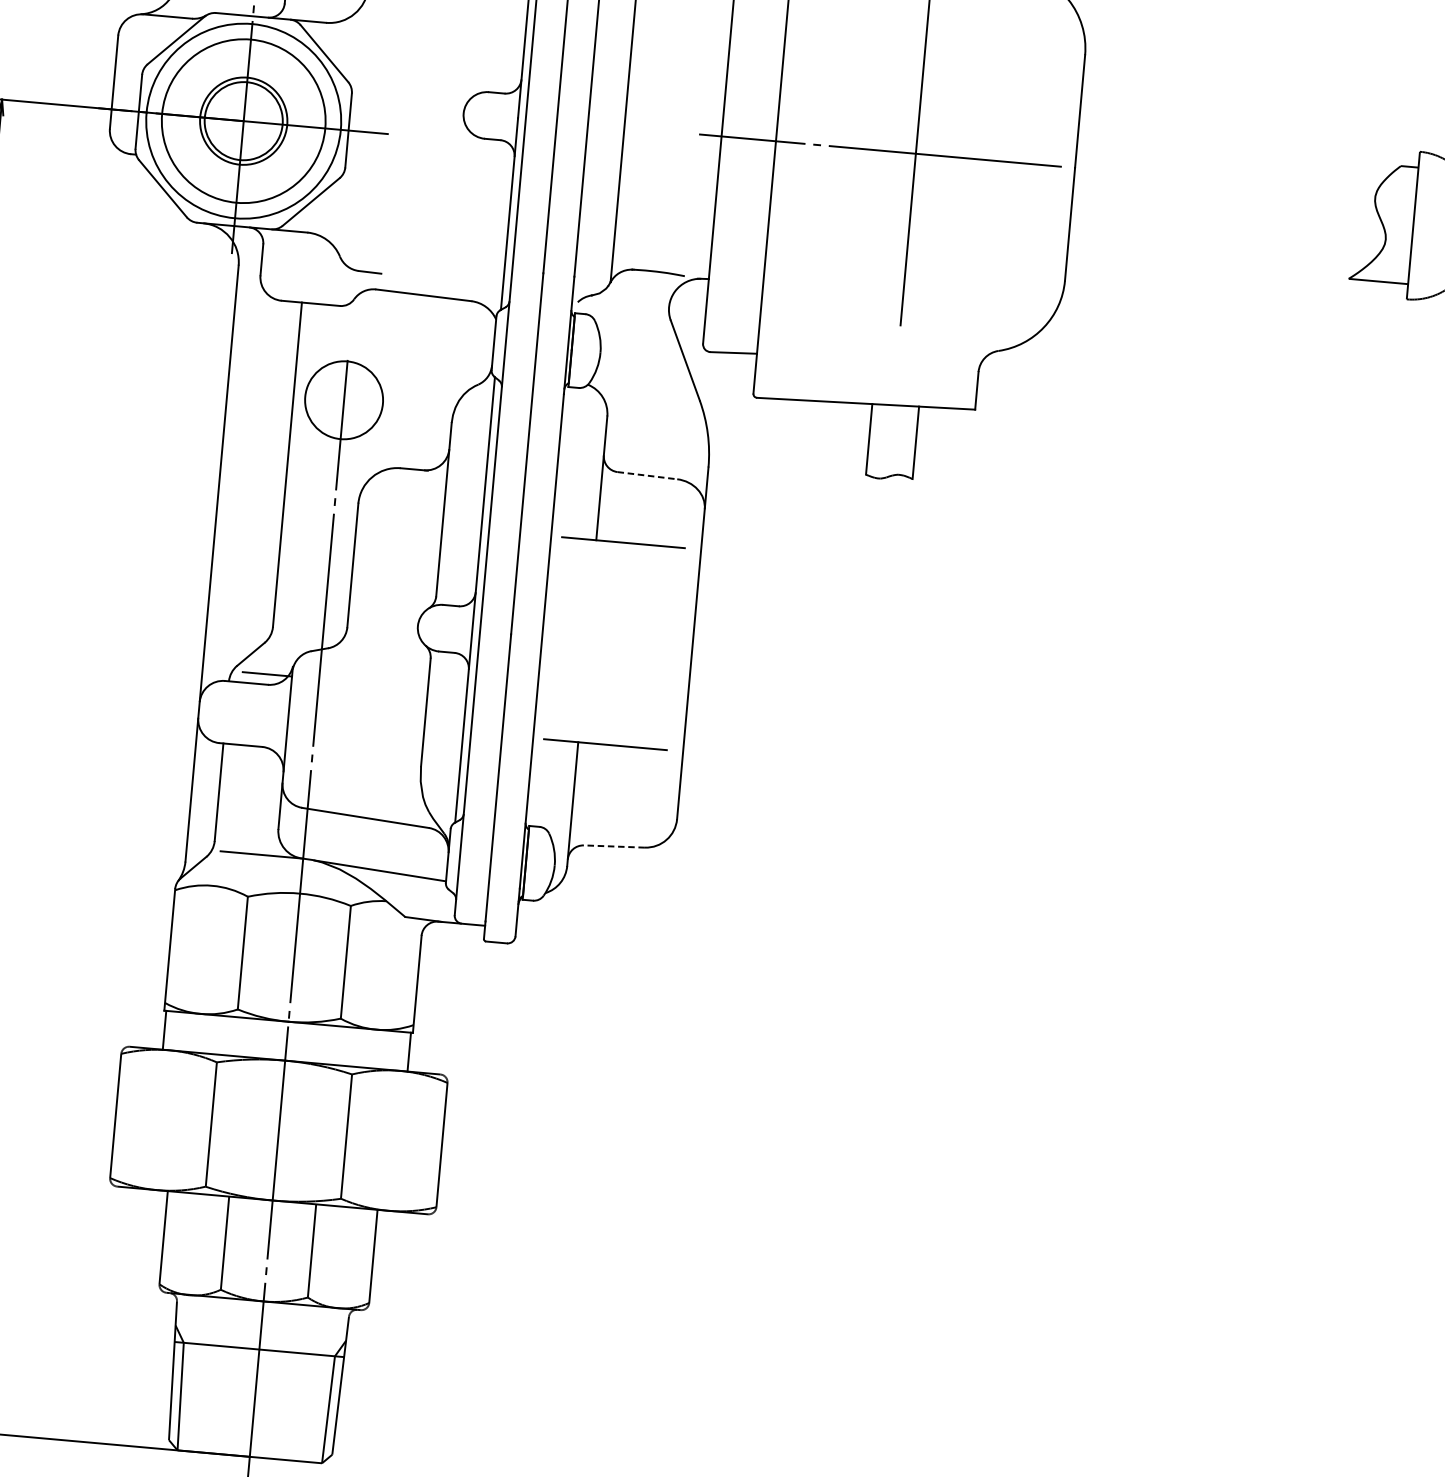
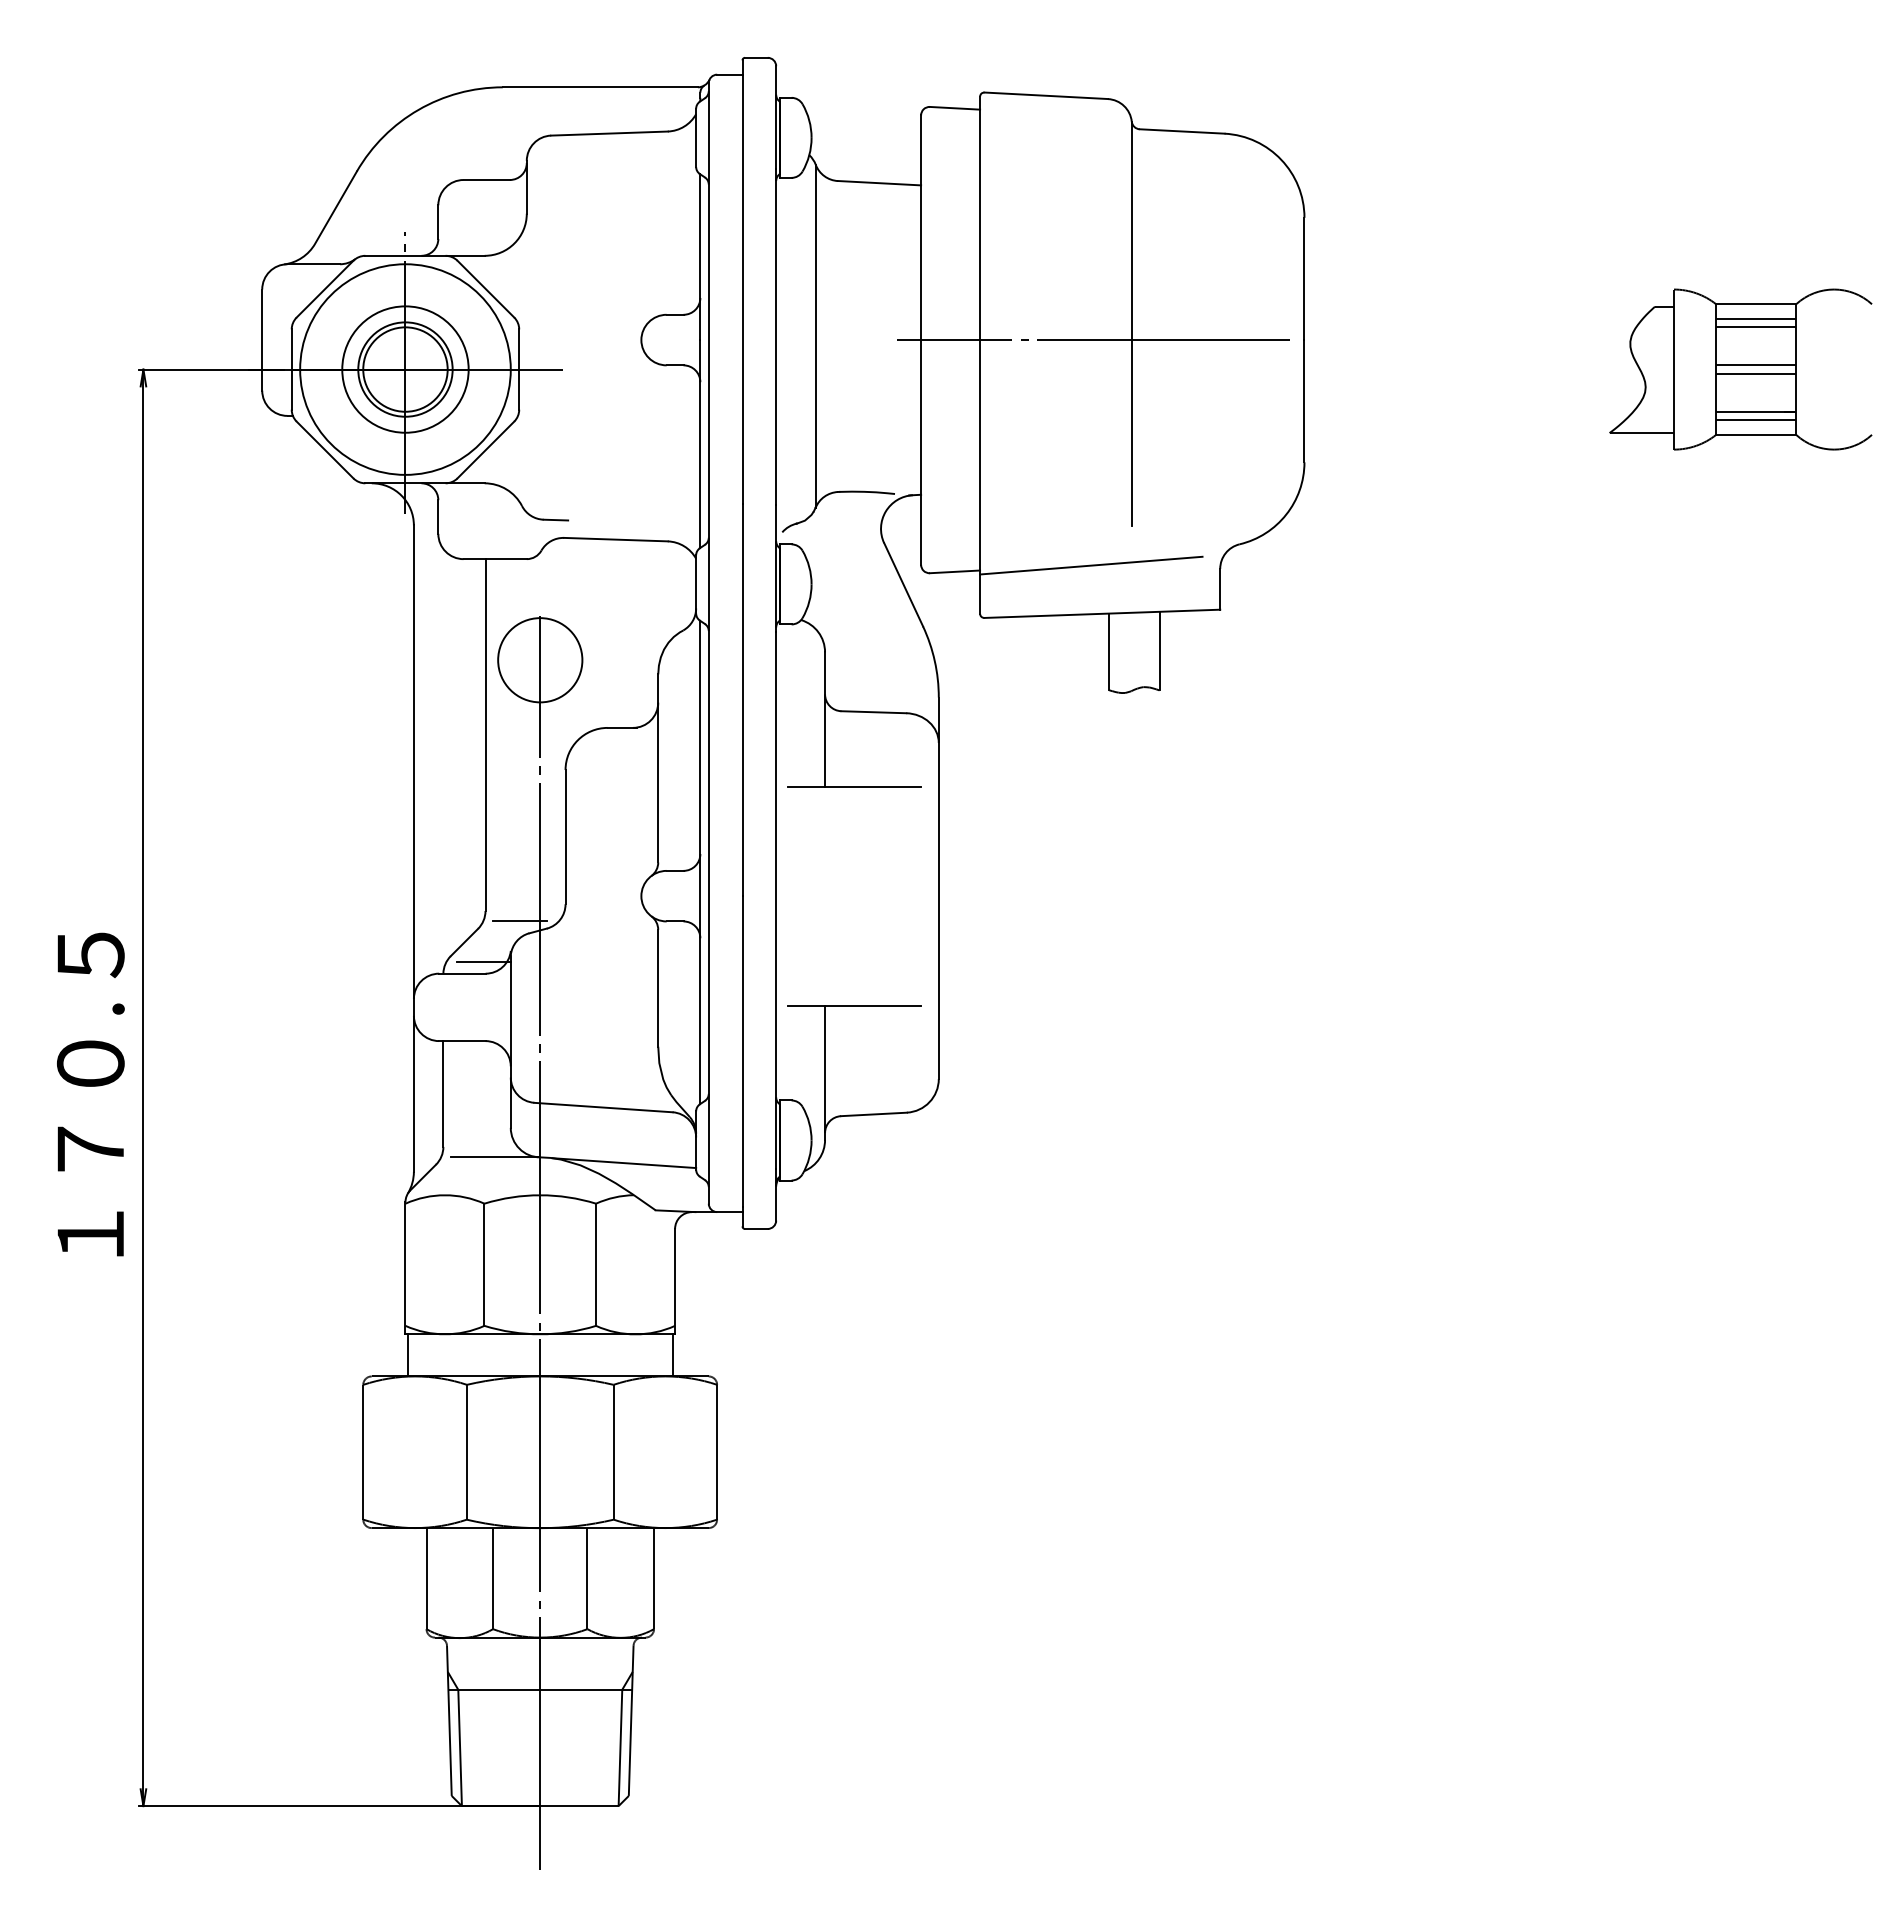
circle: (243, 121) -> (405, 369), size x0.71
line: (860, 358) -> (1091, 565), added
line: (647, 475) -> (874, 712), dashed -> solid
line: (303, 639) -> (519, 921), added
line: (613, 846) -> (873, 1114), dashed -> solid

